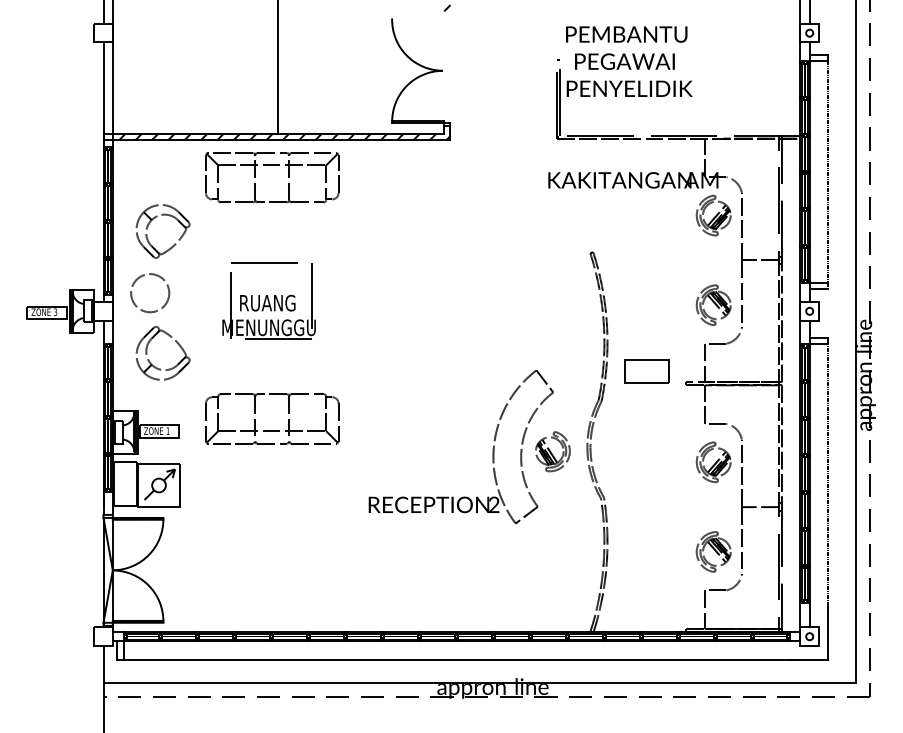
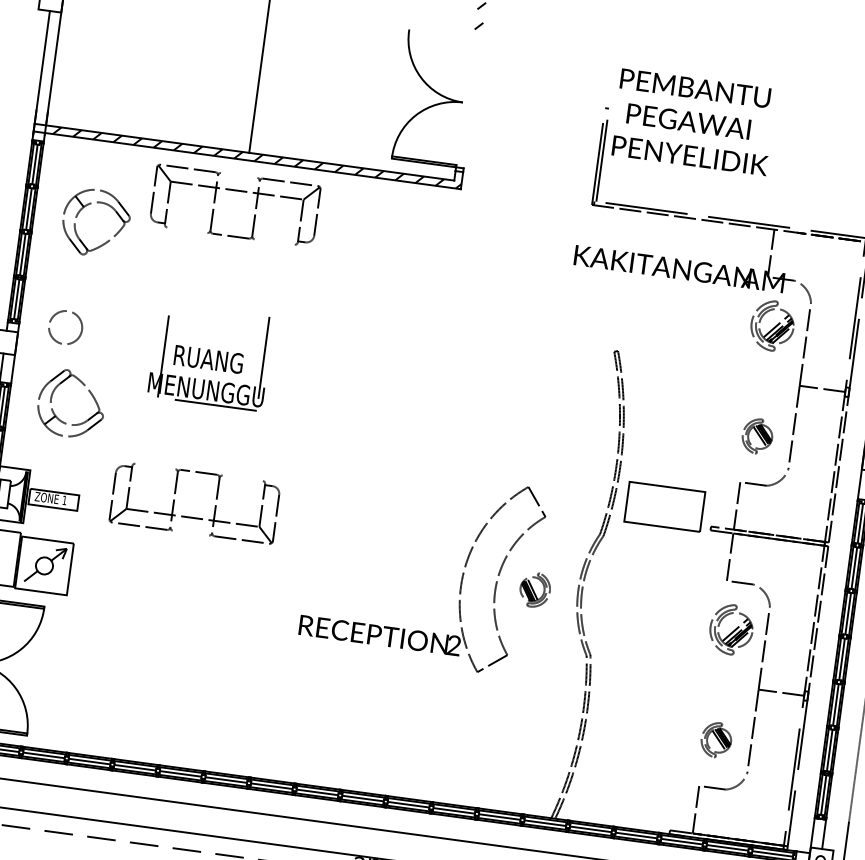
line: (272, 153) -> (239, 175), removed
line: (236, 202) -> (187, 230), removed
line: (307, 202) -> (274, 242), removed
part: (150, 223) -> (81, 211), moved
line: (264, 262) -> (211, 308), removed
circle: (150, 293) -> (65, 328), size x0.7
part: (713, 305) -> (757, 436), size x0.7
part: (646, 371) -> (663, 506), size x1.4
line: (236, 394) -> (155, 466), removed
line: (307, 394) -> (242, 478), removed
line: (272, 443) -> (191, 533), removed
part: (552, 451) -> (534, 589), size x0.7
part: (713, 551) -> (716, 739), size x0.7

